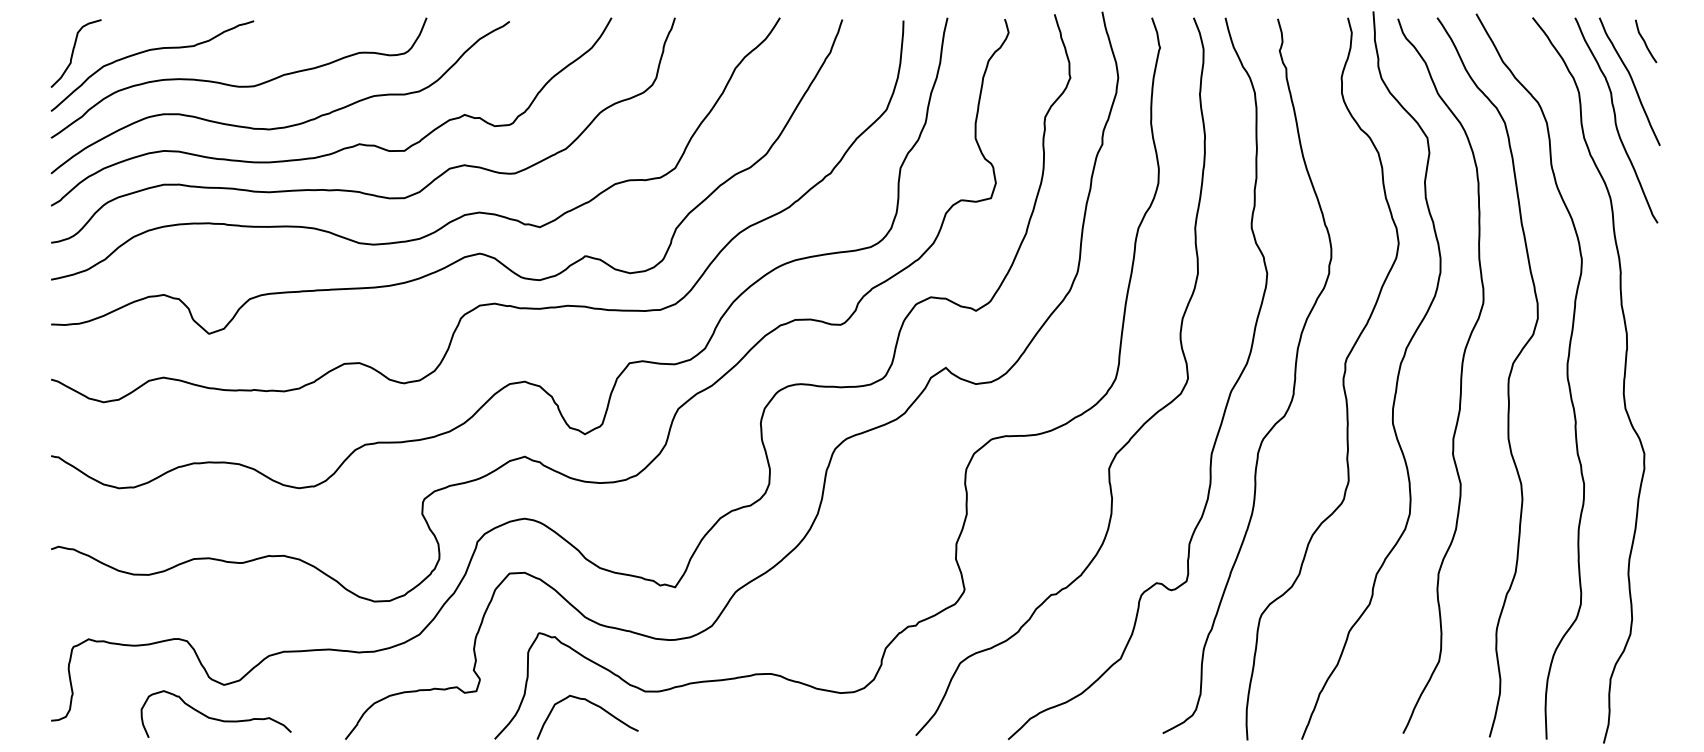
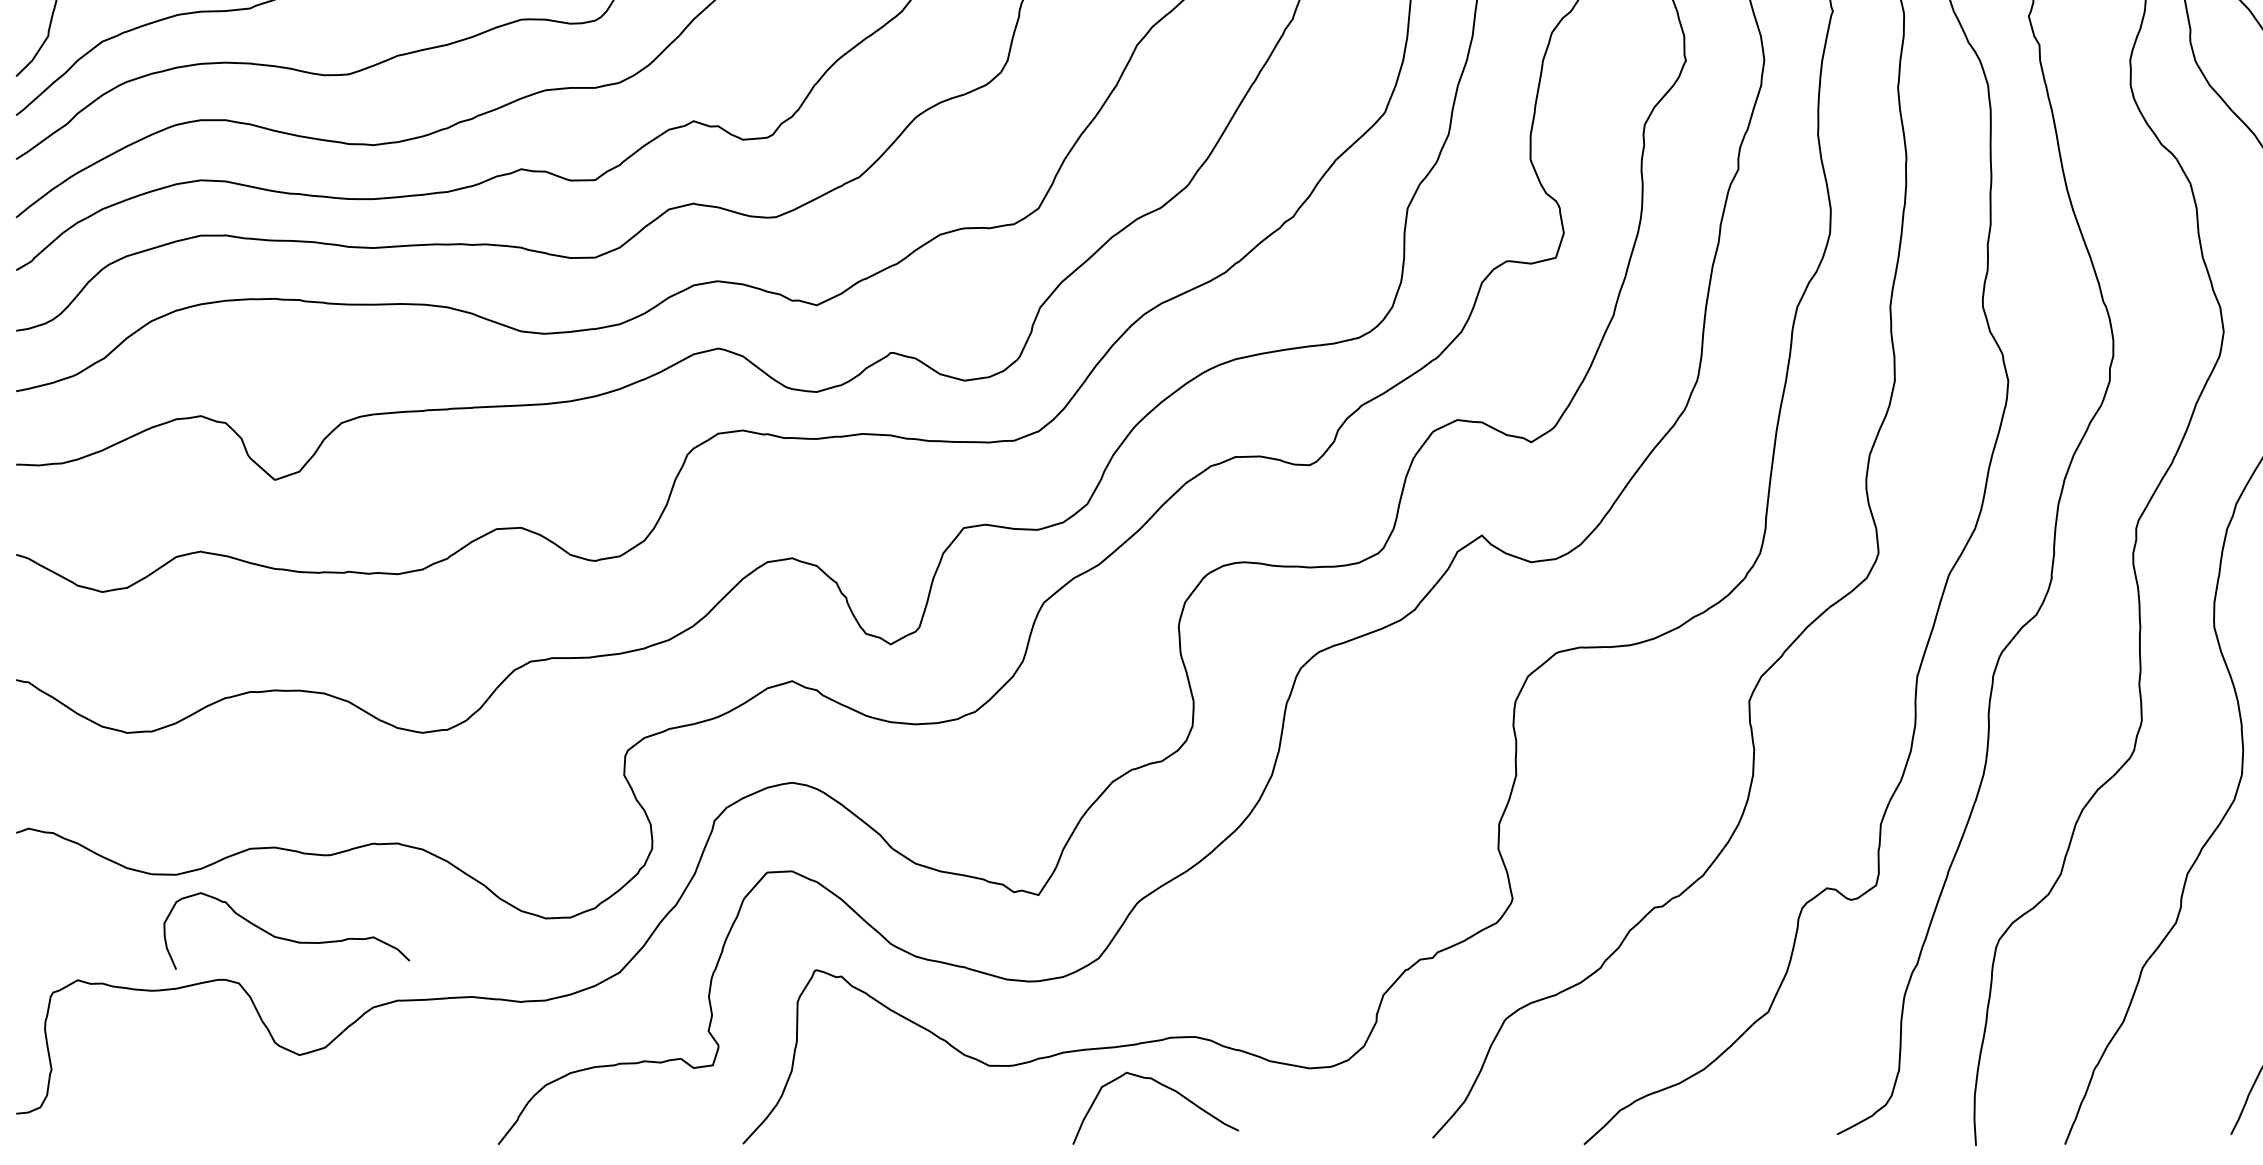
curve: (592, 704) -> (1163, 1087), moved
curve: (213, 717) -> (282, 936), moved

